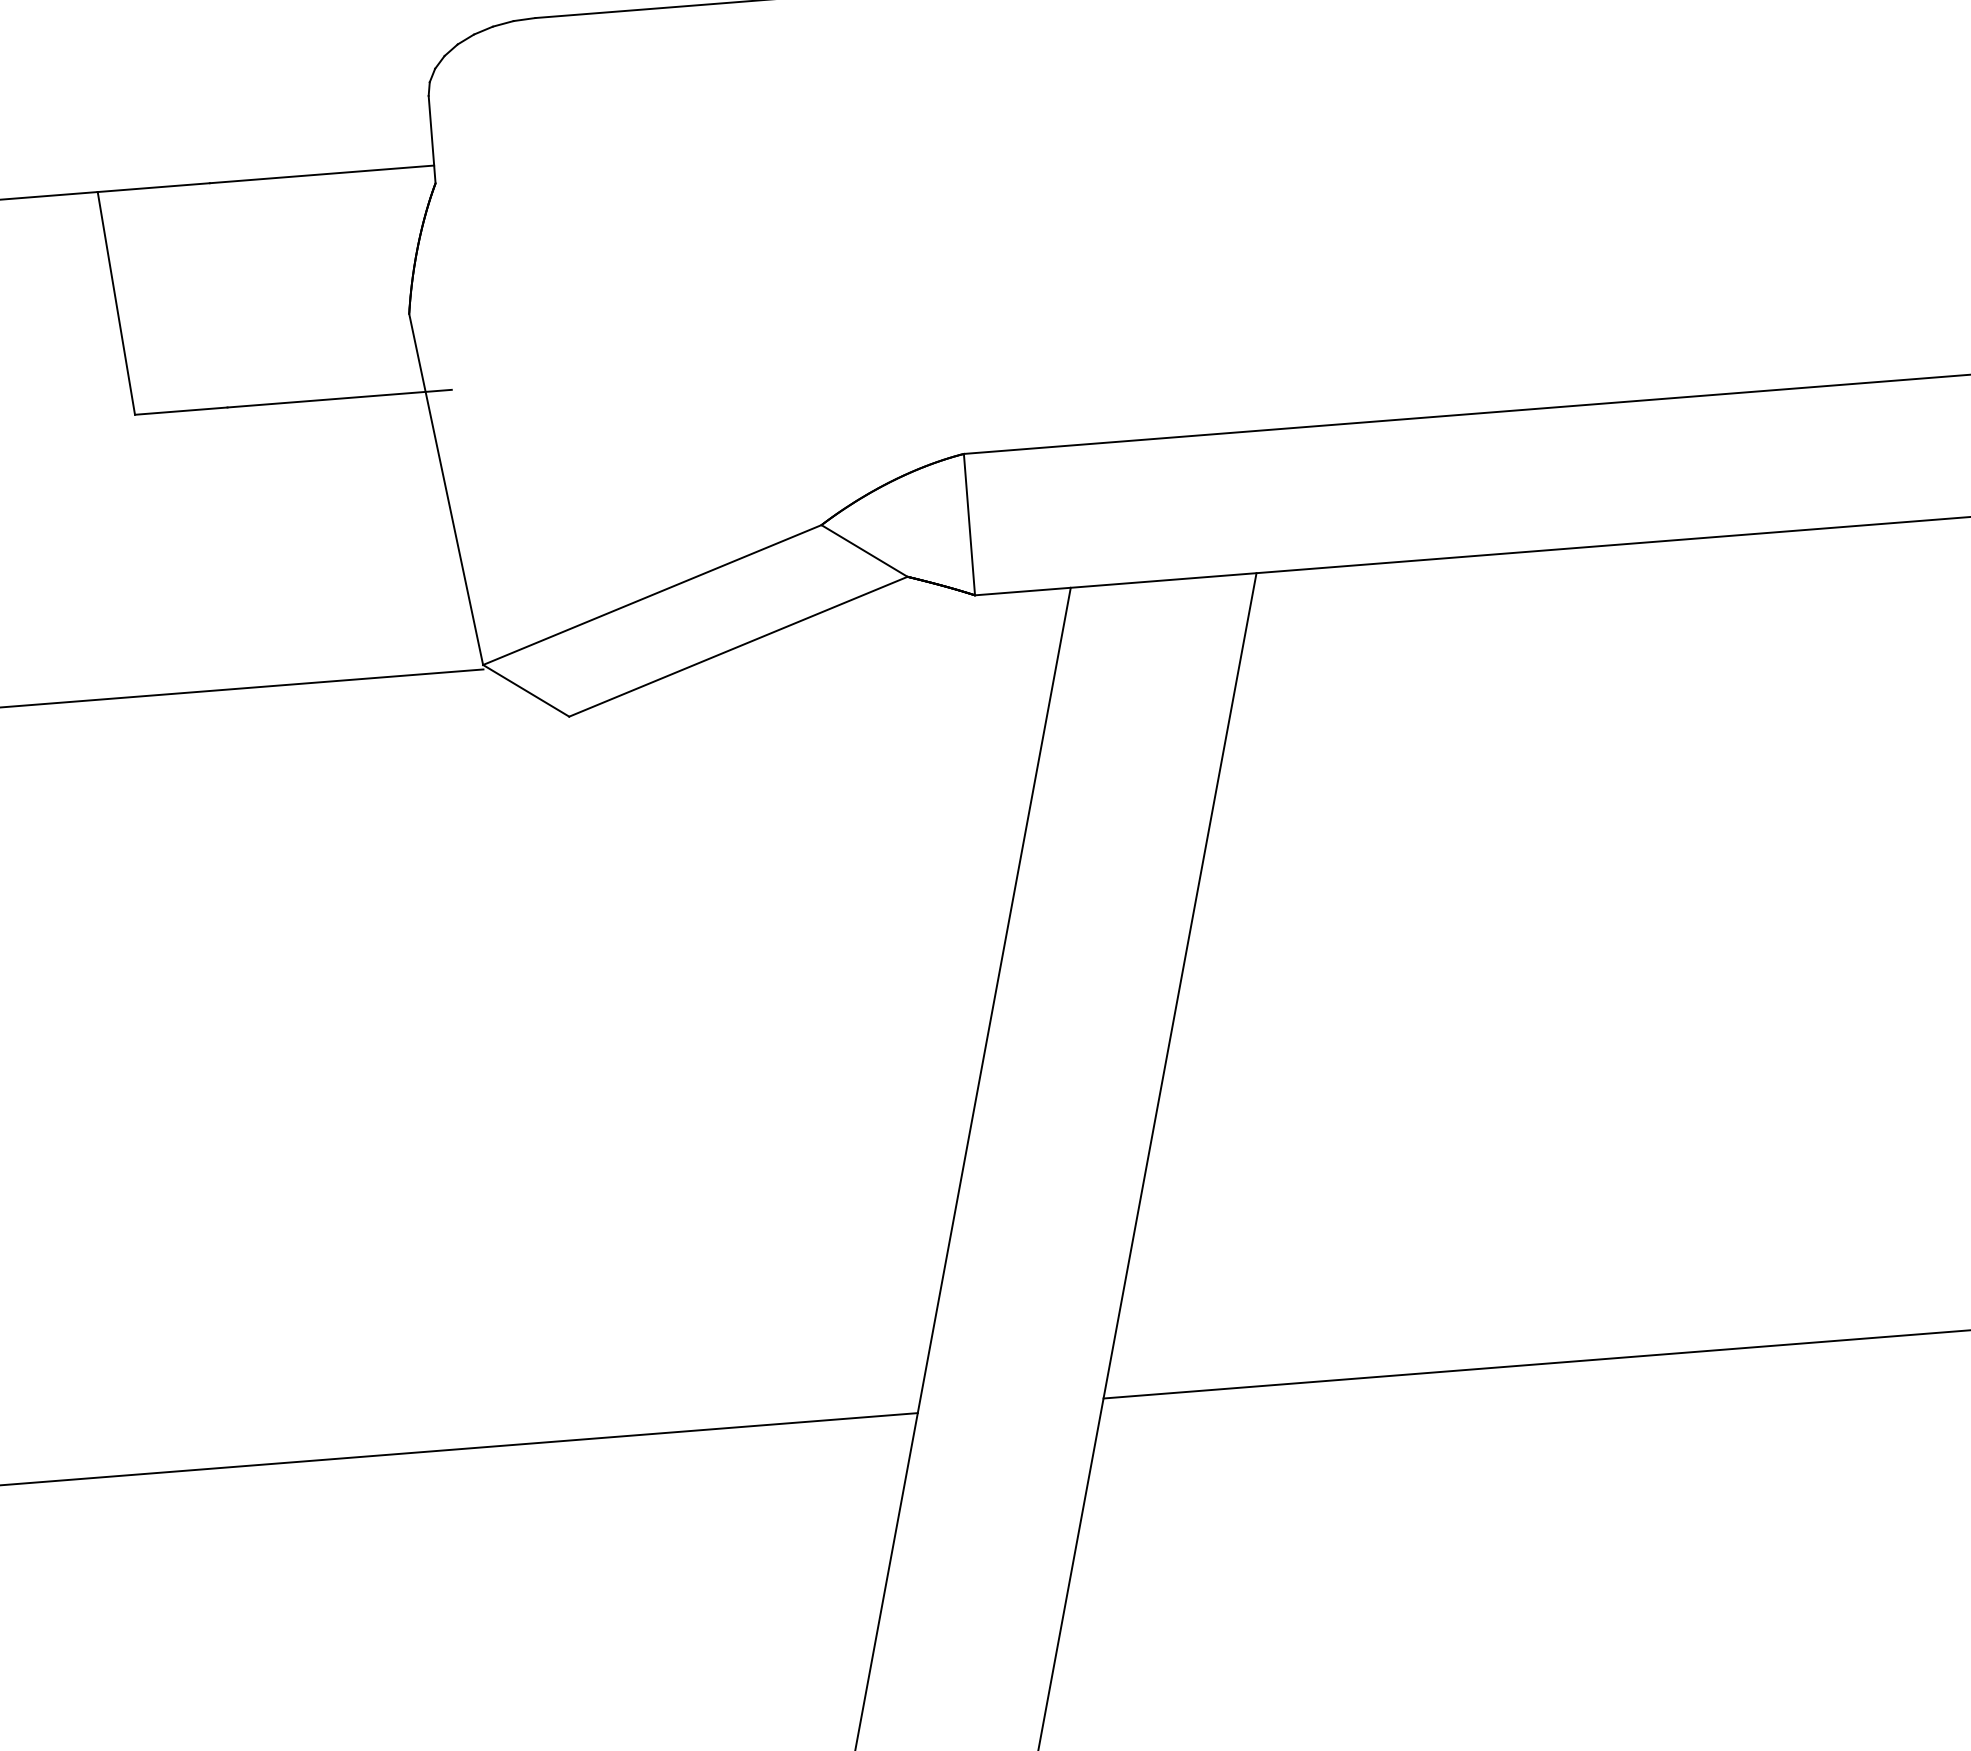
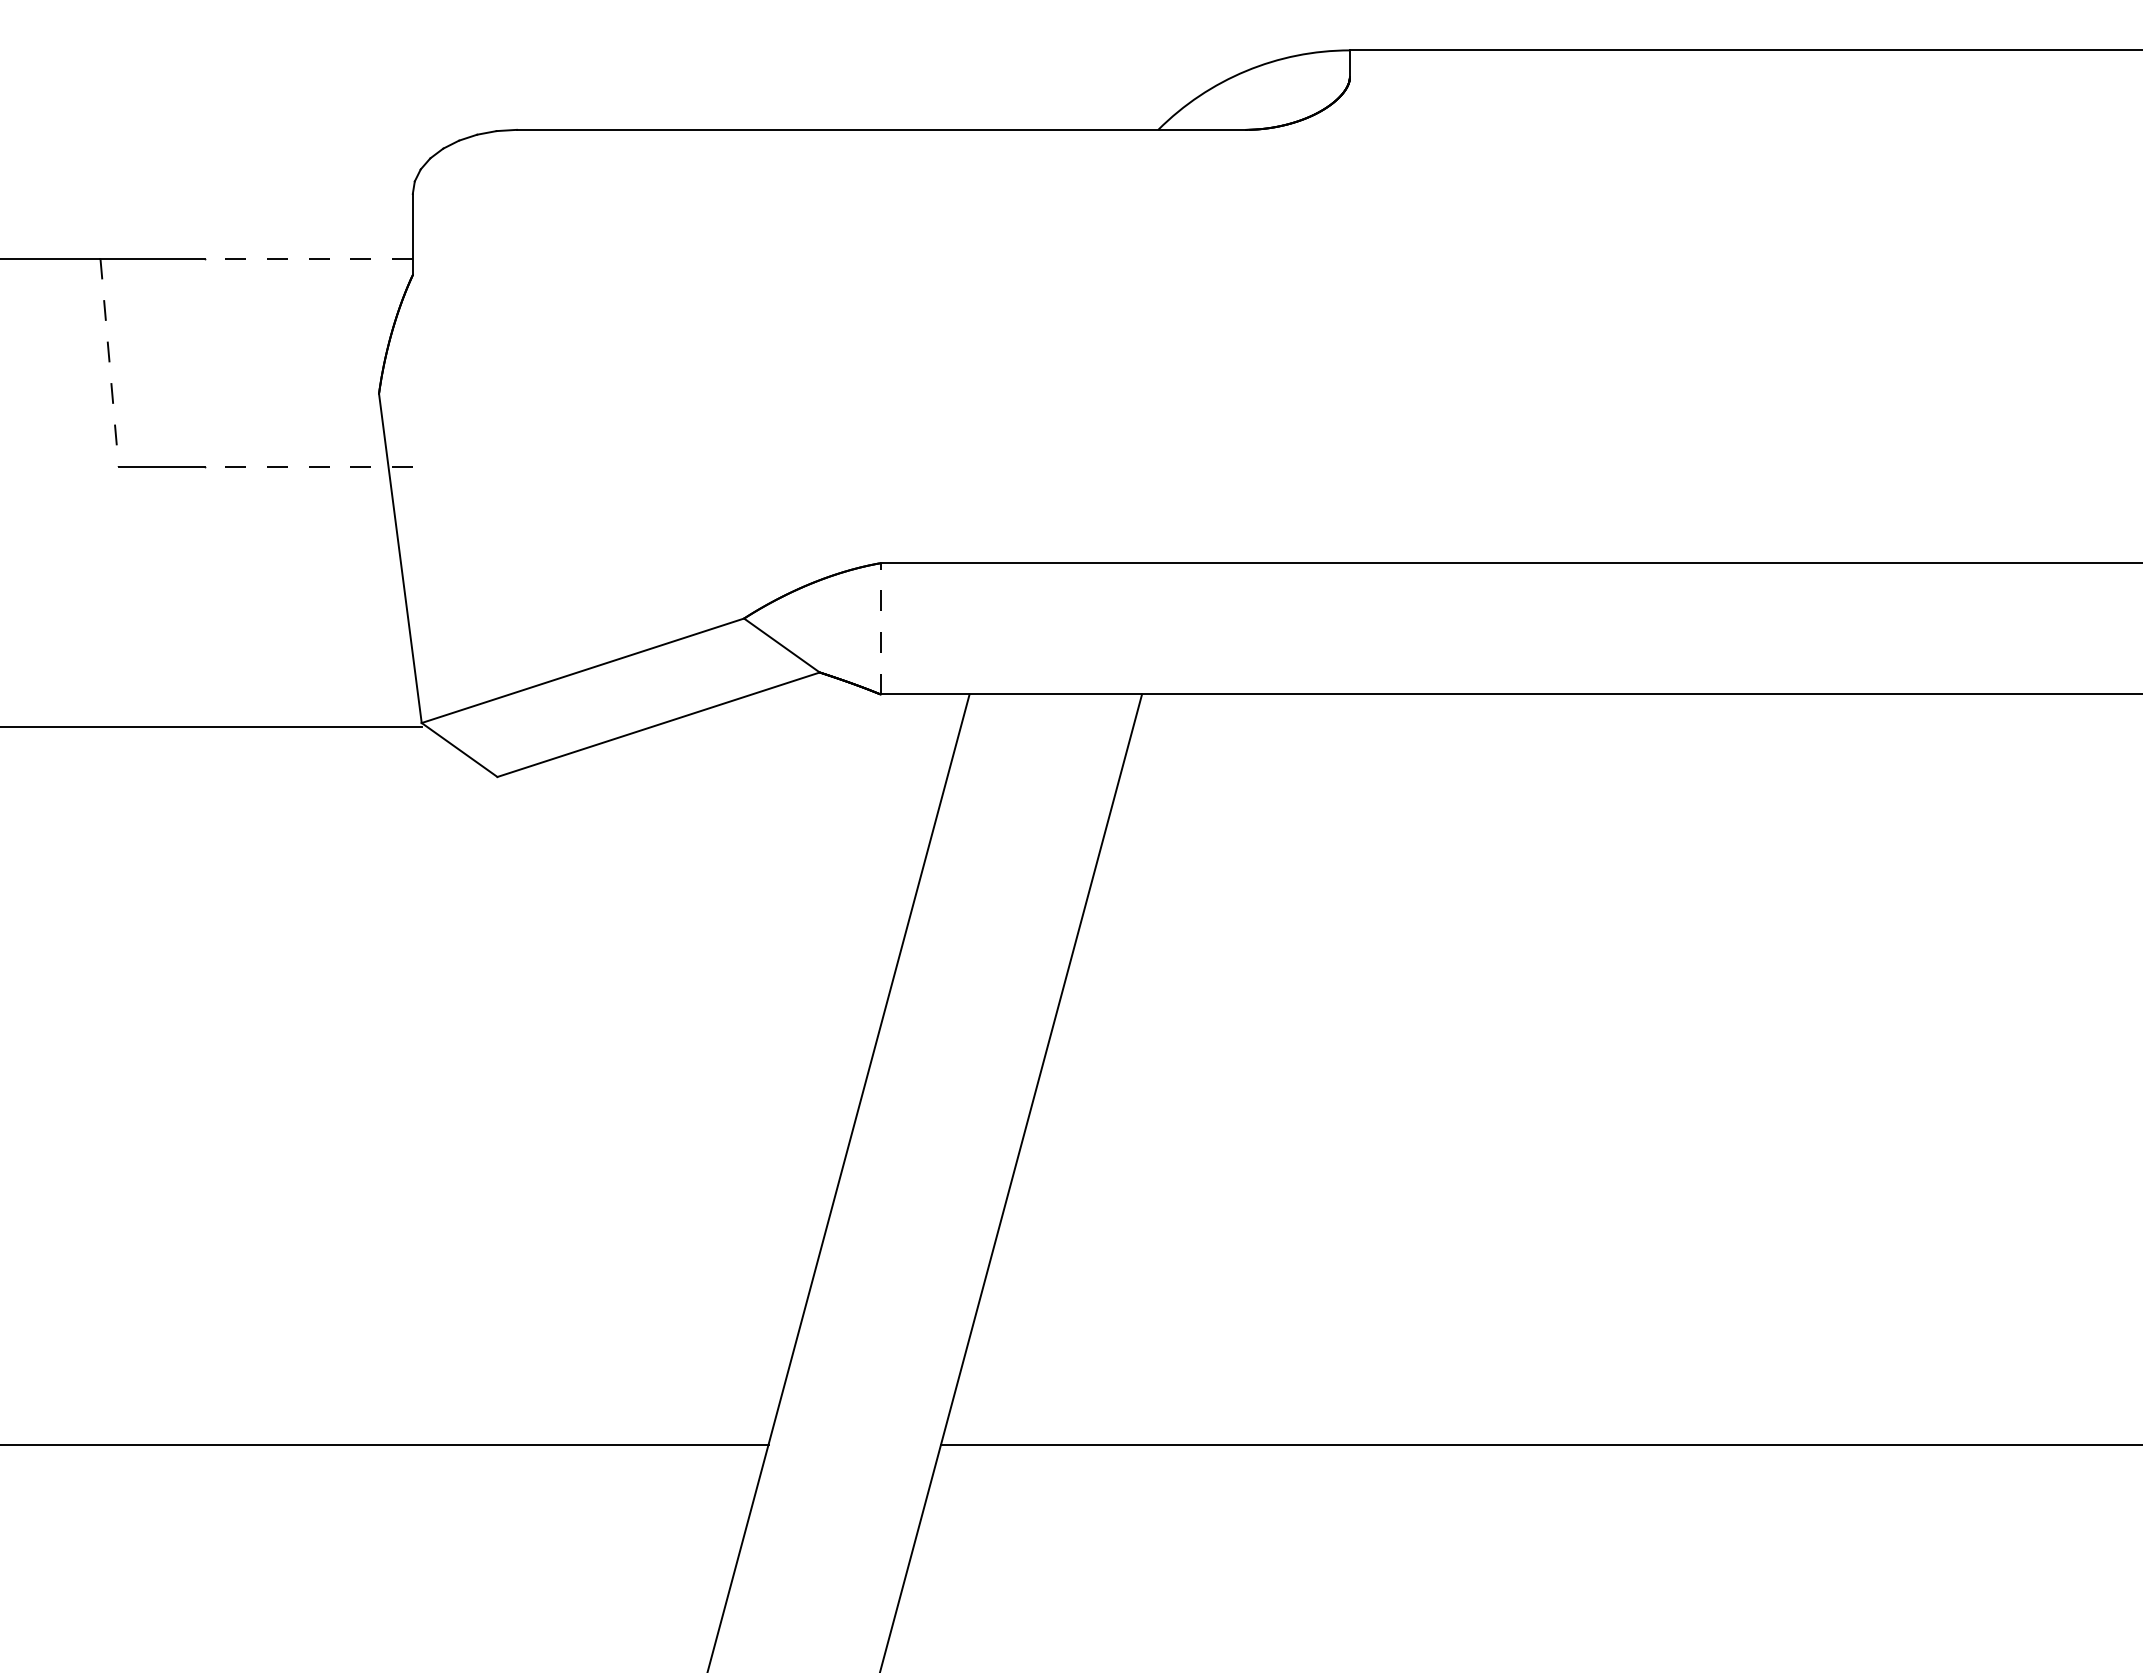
line: (321, 174) -> (308, 258), solid -> dashed
line: (116, 303) -> (109, 362), solid -> dashed
line: (339, 398) -> (308, 466), solid -> dashed
line: (969, 524) -> (880, 628), solid -> dashed

